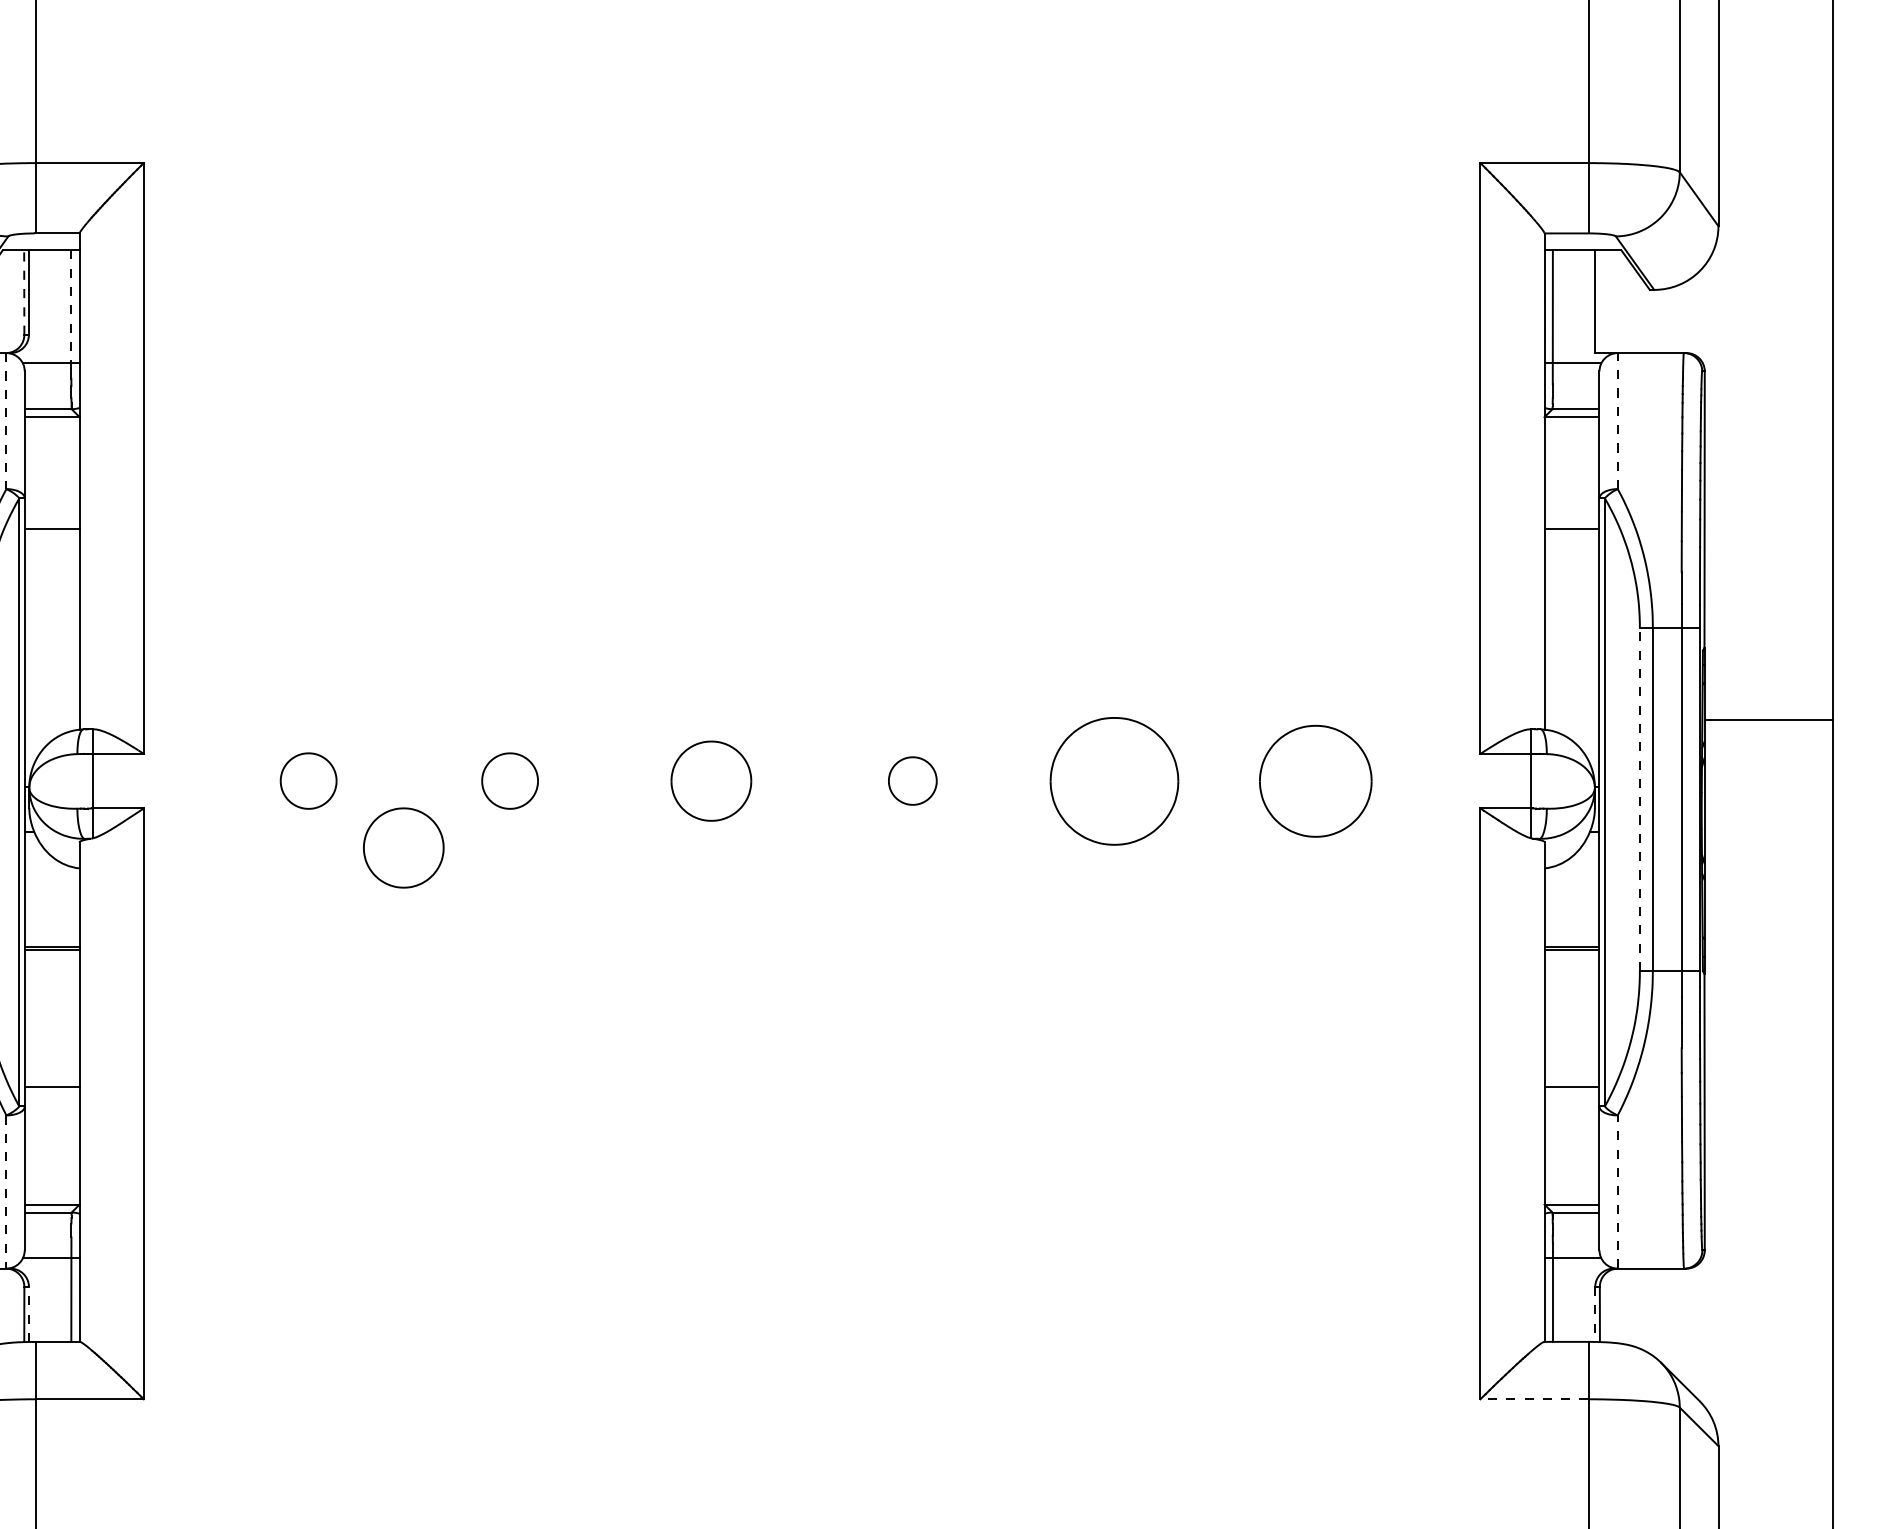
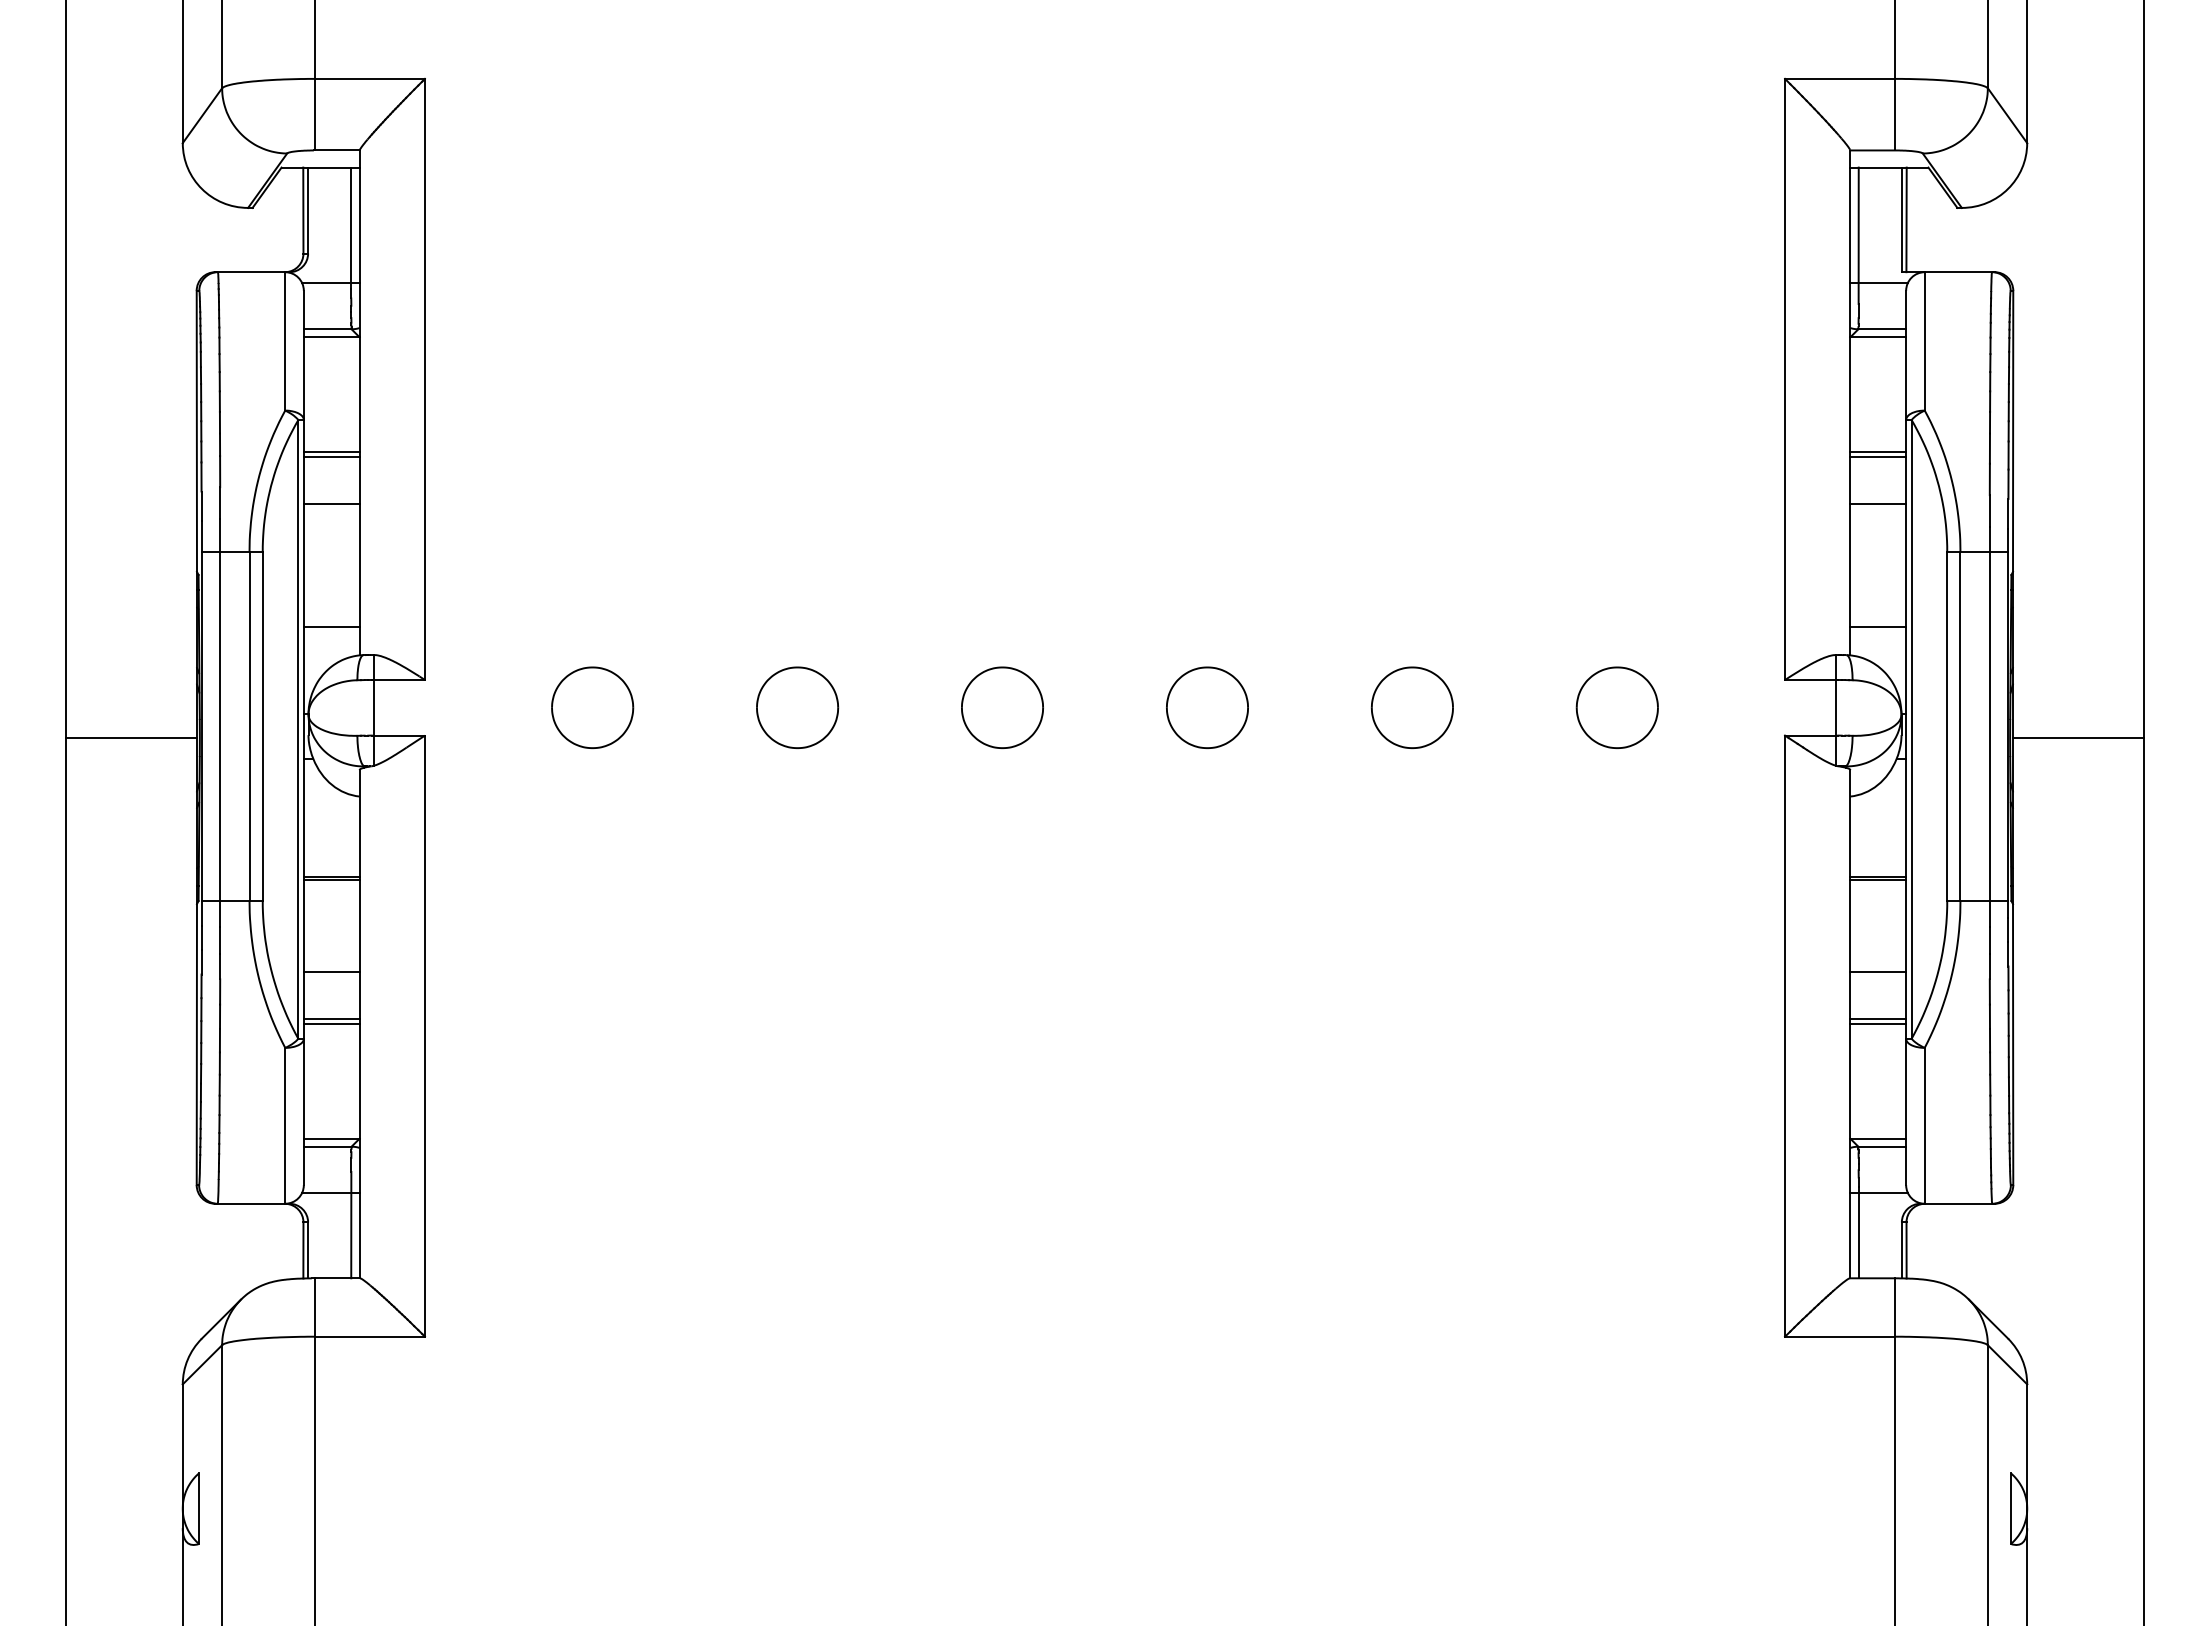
line: (24, 292) -> (303, 210), dashed -> solid
line: (1599, 301) -> (1906, 219), added
line: (71, 310) -> (351, 228), dashed -> solid
line: (1617, 420) -> (1924, 340), dashed -> solid
line: (6, 421) -> (285, 341), dashed -> solid
line: (51, 535) -> (331, 457), added
line: (1572, 535) -> (1878, 457), added
line: (51, 580) -> (331, 503), added
line: (1572, 580) -> (1878, 503), added
line: (51, 701) -> (331, 626), added
line: (1572, 701) -> (1878, 626), added
line: (1768, 720) -> (2078, 738), moved
part: (308, 780) -> (592, 707), size x1.43
part: (509, 780) -> (797, 707), size x1.43
part: (912, 780) -> (1207, 707), size x1.67
part: (1113, 780) -> (1411, 707), size x0.62
part: (1314, 780) -> (1616, 707), size x0.71
line: (1640, 799) -> (1947, 726), dashed -> solid
part: (403, 847) -> (689, 775), removed
line: (51, 1041) -> (331, 972), added
line: (1572, 1041) -> (1878, 972), added
line: (51, 1092) -> (331, 1024), added
line: (1572, 1092) -> (1878, 1024), added
line: (6, 1191) -> (285, 1125), dashed -> solid
line: (1617, 1191) -> (1924, 1125), dashed -> solid
line: (29, 1314) -> (308, 1250), dashed -> solid
line: (1594, 1314) -> (1901, 1250), dashed -> solid
line: (1533, 1399) -> (1839, 1336), dashed -> solid

